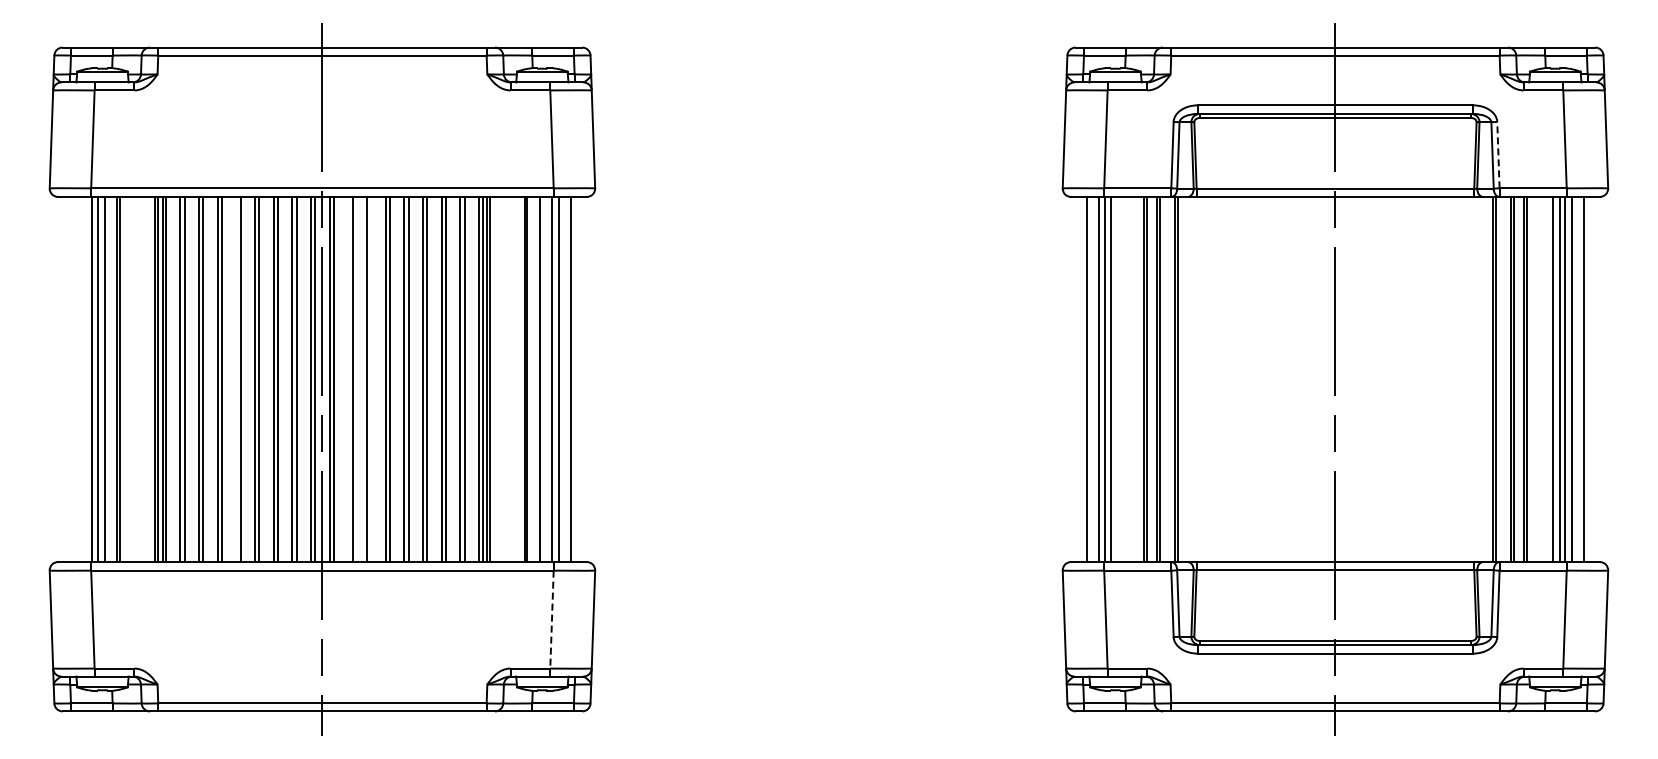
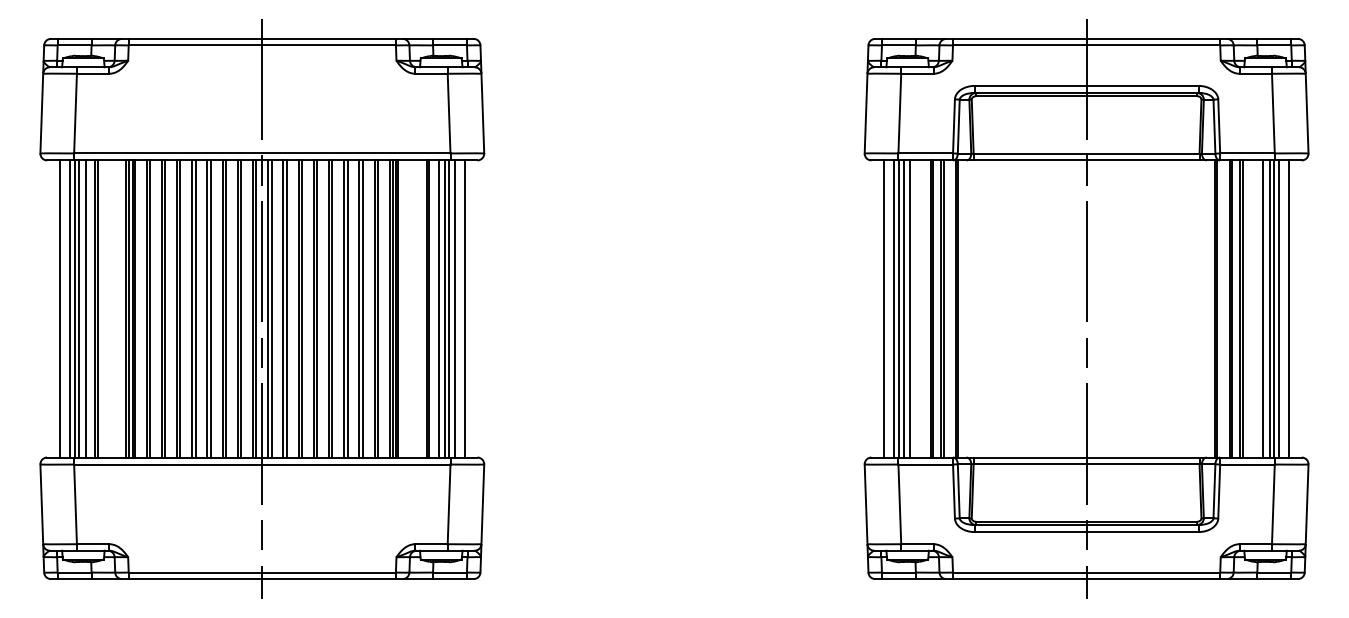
line: (1498, 154) -> (1219, 125), dashed -> solid
line: (73, 379) -> (59, 309), added
line: (85, 379) -> (69, 309), added
line: (236, 379) -> (192, 309), added
line: (348, 379) -> (283, 309), added
line: (371, 379) -> (302, 309), added
line: (547, 379) -> (445, 309), added
line: (1118, 379) -> (910, 309), added
line: (552, 619) -> (449, 504), dashed -> solid

